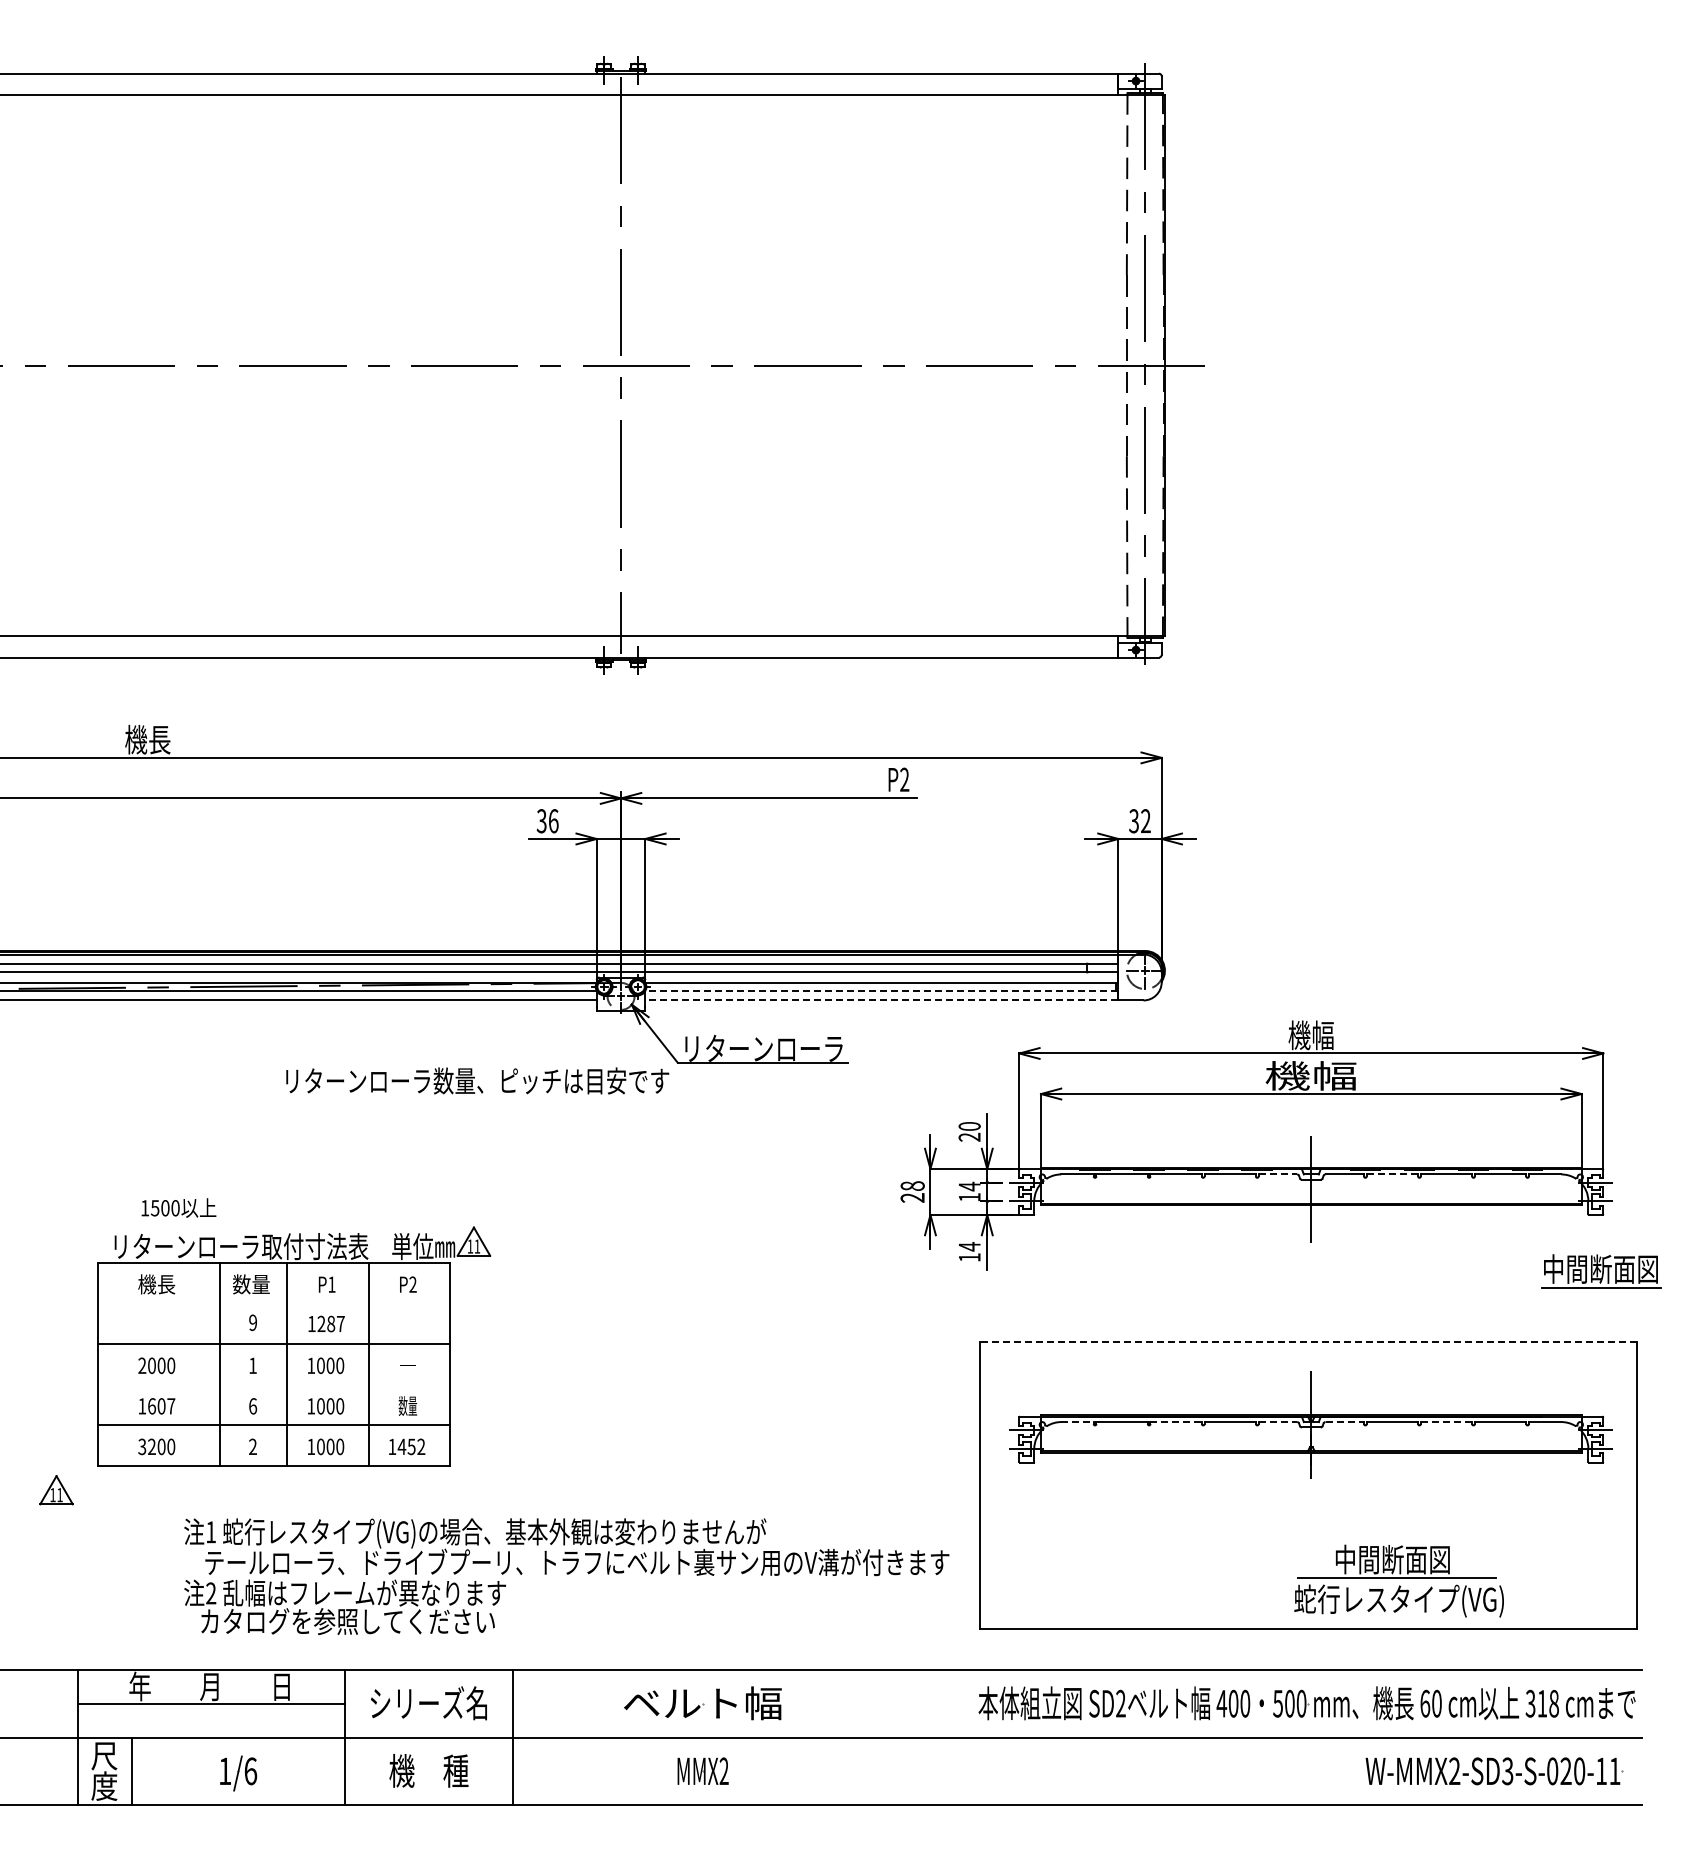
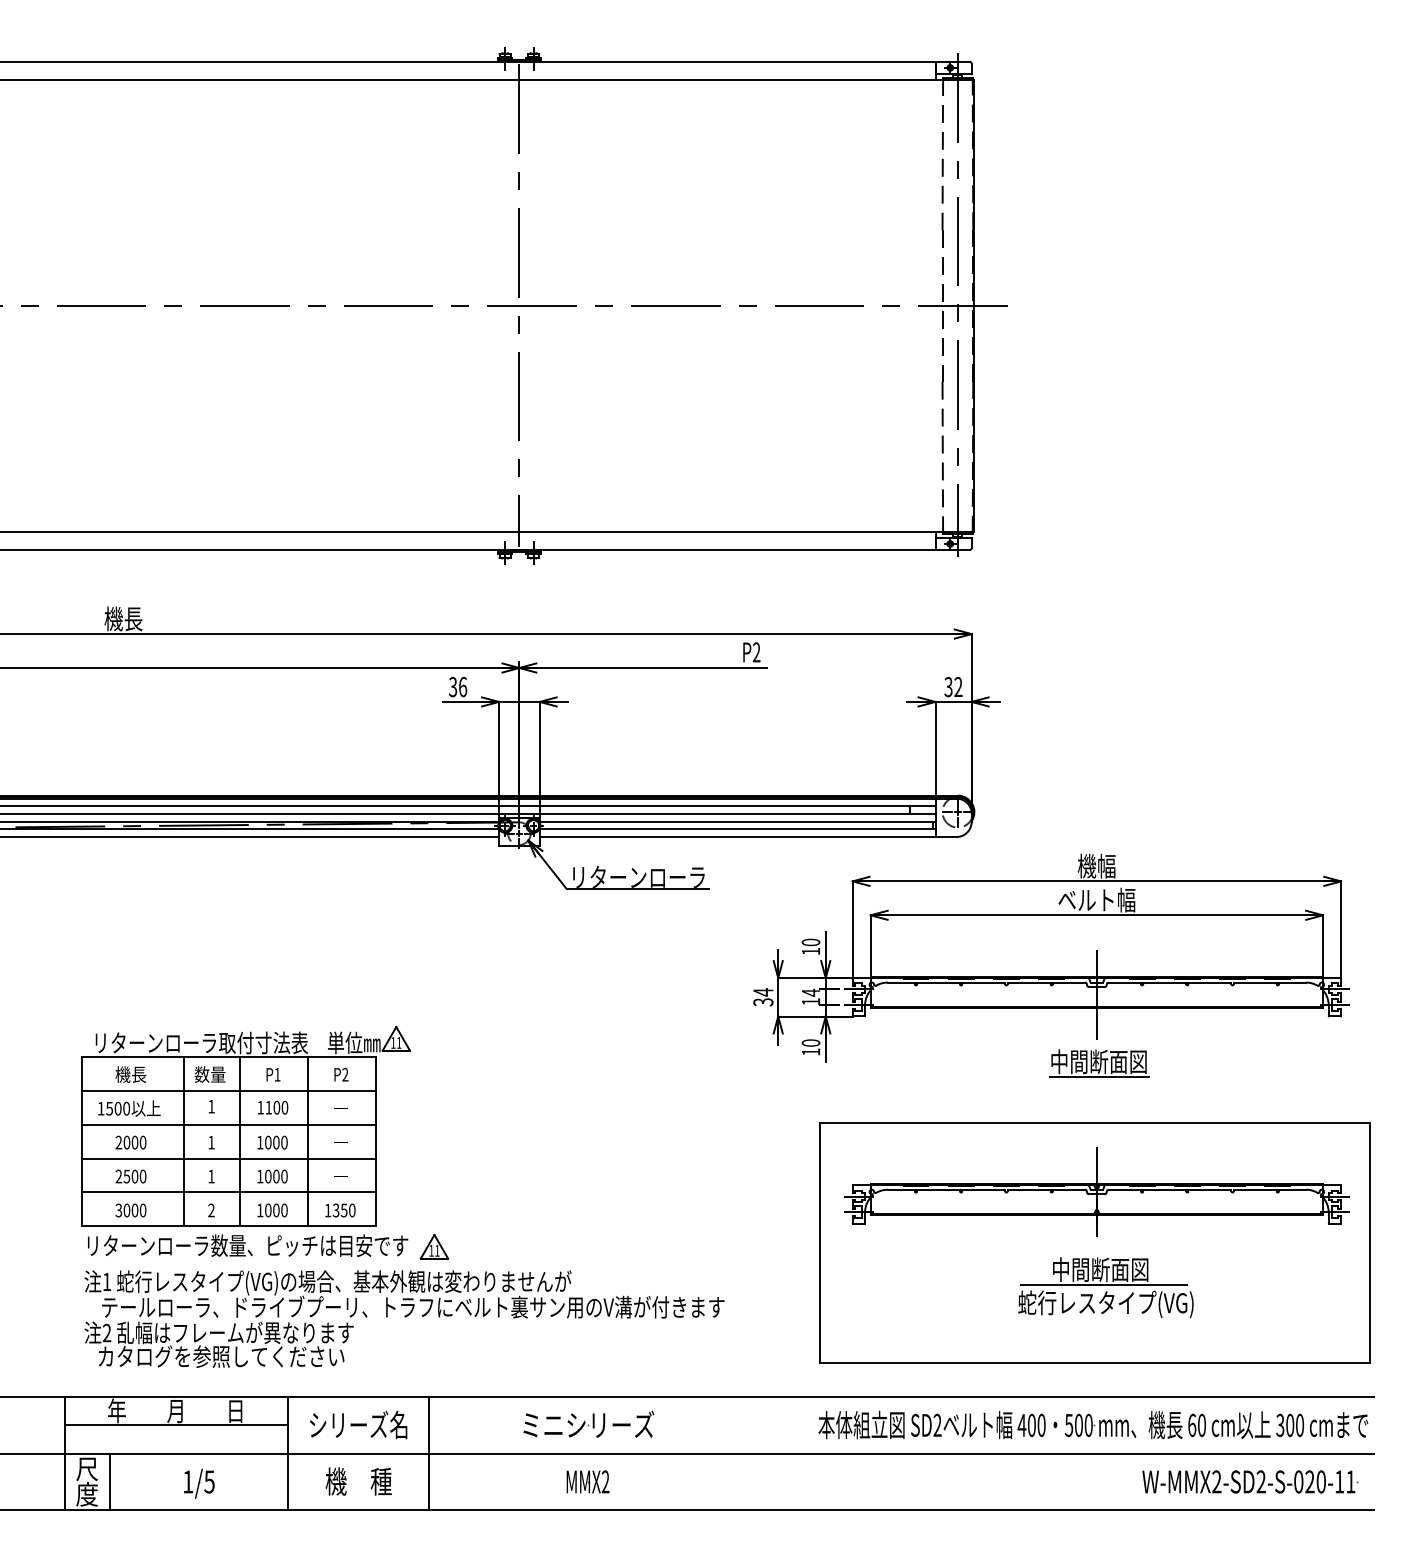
line: (881, 991) -> (737, 829), dashed -> solid
line: (881, 1000) -> (737, 837), dashed -> solid
text: (1311, 1075) -> (1097, 899), 機幅 -> ベルト幅
text: (477, 1080) -> (247, 1245), moved
text: (969, 1136) -> (810, 950), 20 -> 10
line: (1278, 1174) -> (1069, 982), dashed -> solid
line: (1392, 1174) -> (1164, 982), dashed -> solid
text: (912, 1191) -> (763, 996), 28 -> 34
text: (178, 1207) -> (129, 1108), moved
text: (969, 1246) -> (810, 1042), 14 -> 10
part: (1601, 1271) -> (1099, 1063), moved
line: (273, 1303) -> (228, 1090), added
text: (252, 1322) -> (211, 1106), 9 -> 1
text: (330, 1323) -> (276, 1107), 1287 -> 1100
line: (1308, 1341) -> (1094, 1122), dashed -> solid
line: (273, 1384) -> (228, 1158), added
text: (407, 1405) -> (340, 1175), 数量 -> ―
text: (156, 1406) -> (130, 1176), 1607 -> 2500
text: (253, 1406) -> (211, 1176), 6 -> 1
line: (1077, 1422) -> (901, 1190), dashed -> solid
line: (1176, 1422) -> (984, 1190), dashed -> solid
line: (1278, 1422) -> (1069, 1190), dashed -> solid
line: (1345, 1422) -> (1125, 1190), dashed -> solid
line: (1446, 1422) -> (1209, 1190), dashed -> solid
text: (151, 1446) -> (126, 1210), 3200 -> 3000
text: (411, 1446) -> (344, 1210), 1452 -> 1350
part: (56, 1490) -> (434, 1246), moved
text: (566, 1576) -> (404, 1318), moved
part: (1398, 1580) -> (1105, 1287), moved
text: (703, 1703) -> (588, 1425), ベルト幅 -> ミニシリーズ
text: (1547, 1703) -> (1294, 1425), 318 -> 300
text: (250, 1771) -> (209, 1482), 1/6 -> 1/5
text: (1507, 1771) -> (1260, 1482), W-MMX2-SD3-S-020-11 -> W-MMX2-SD2-S-020-11

